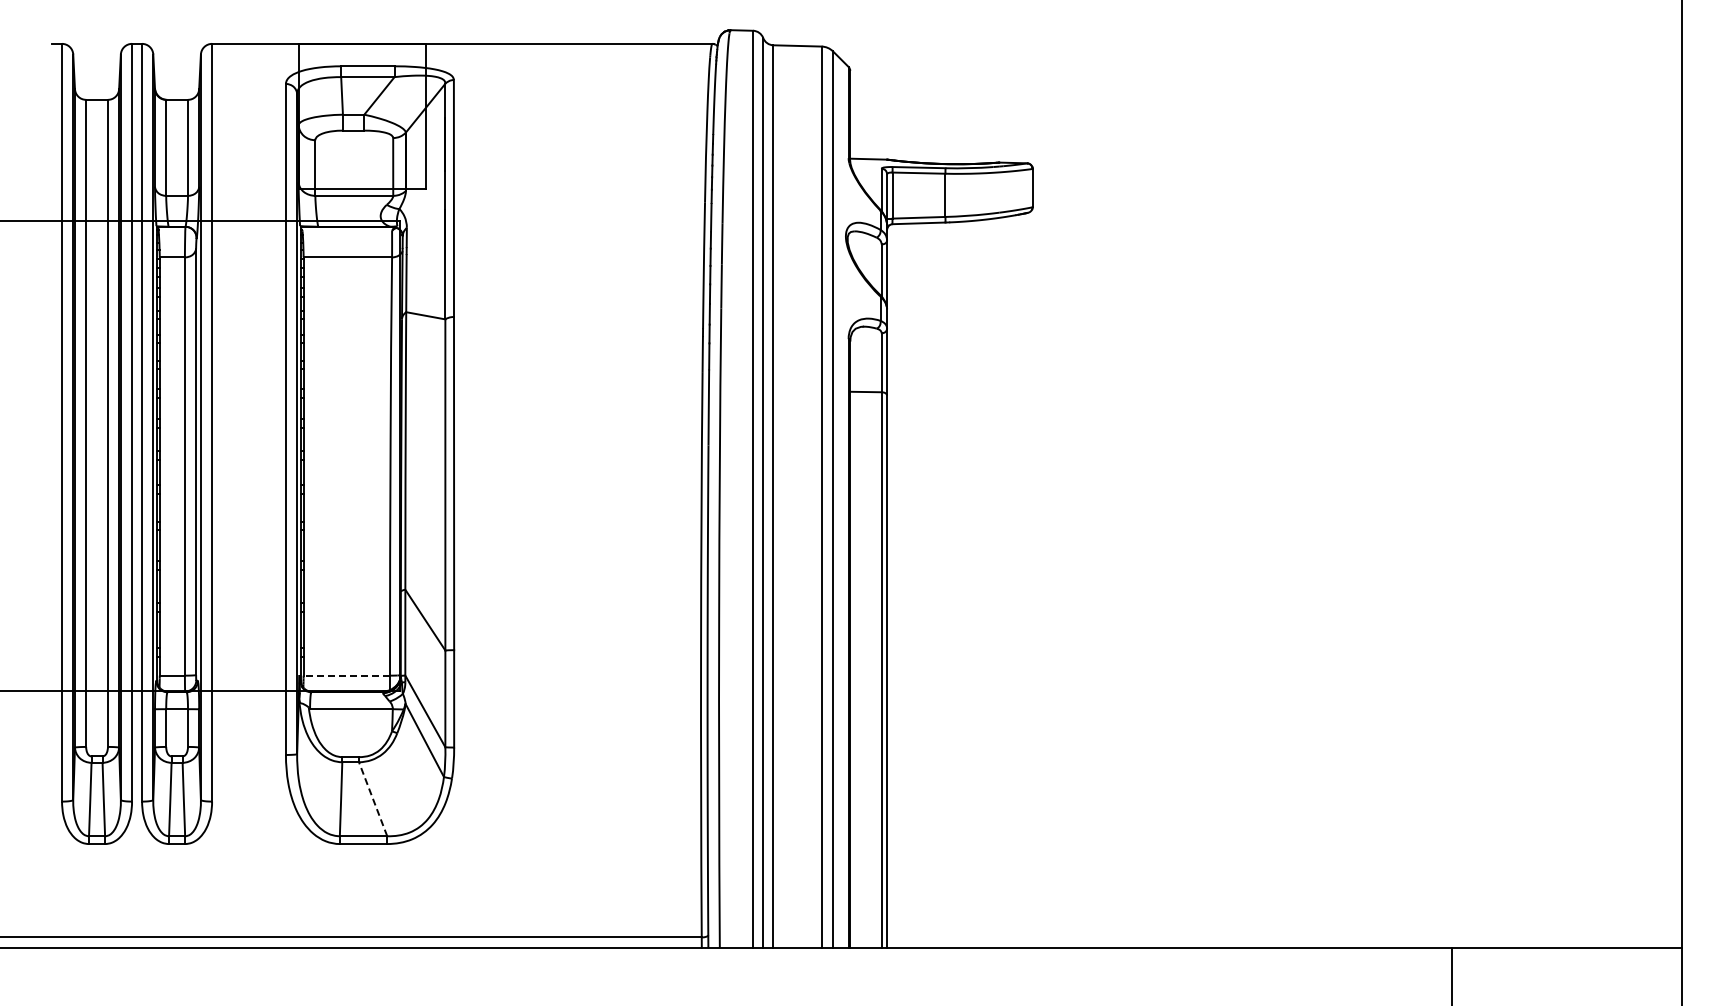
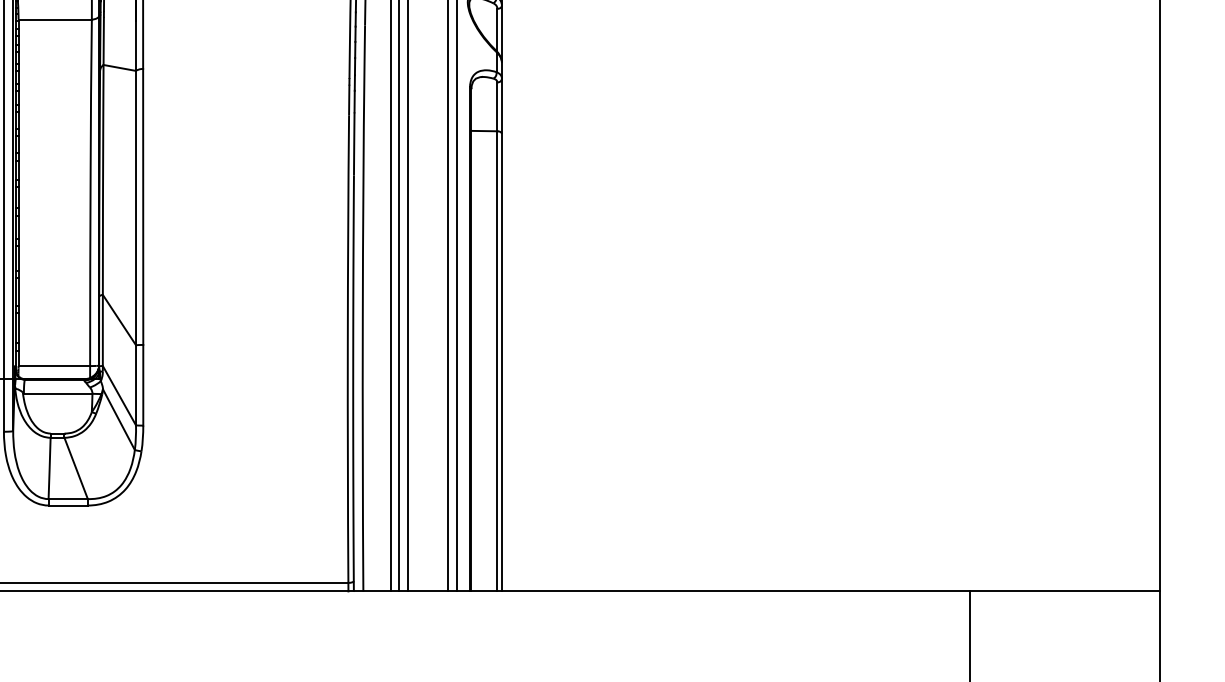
line: (346, 675) -> (54, 365), dashed -> solid
line: (373, 799) -> (76, 468), dashed -> solid

